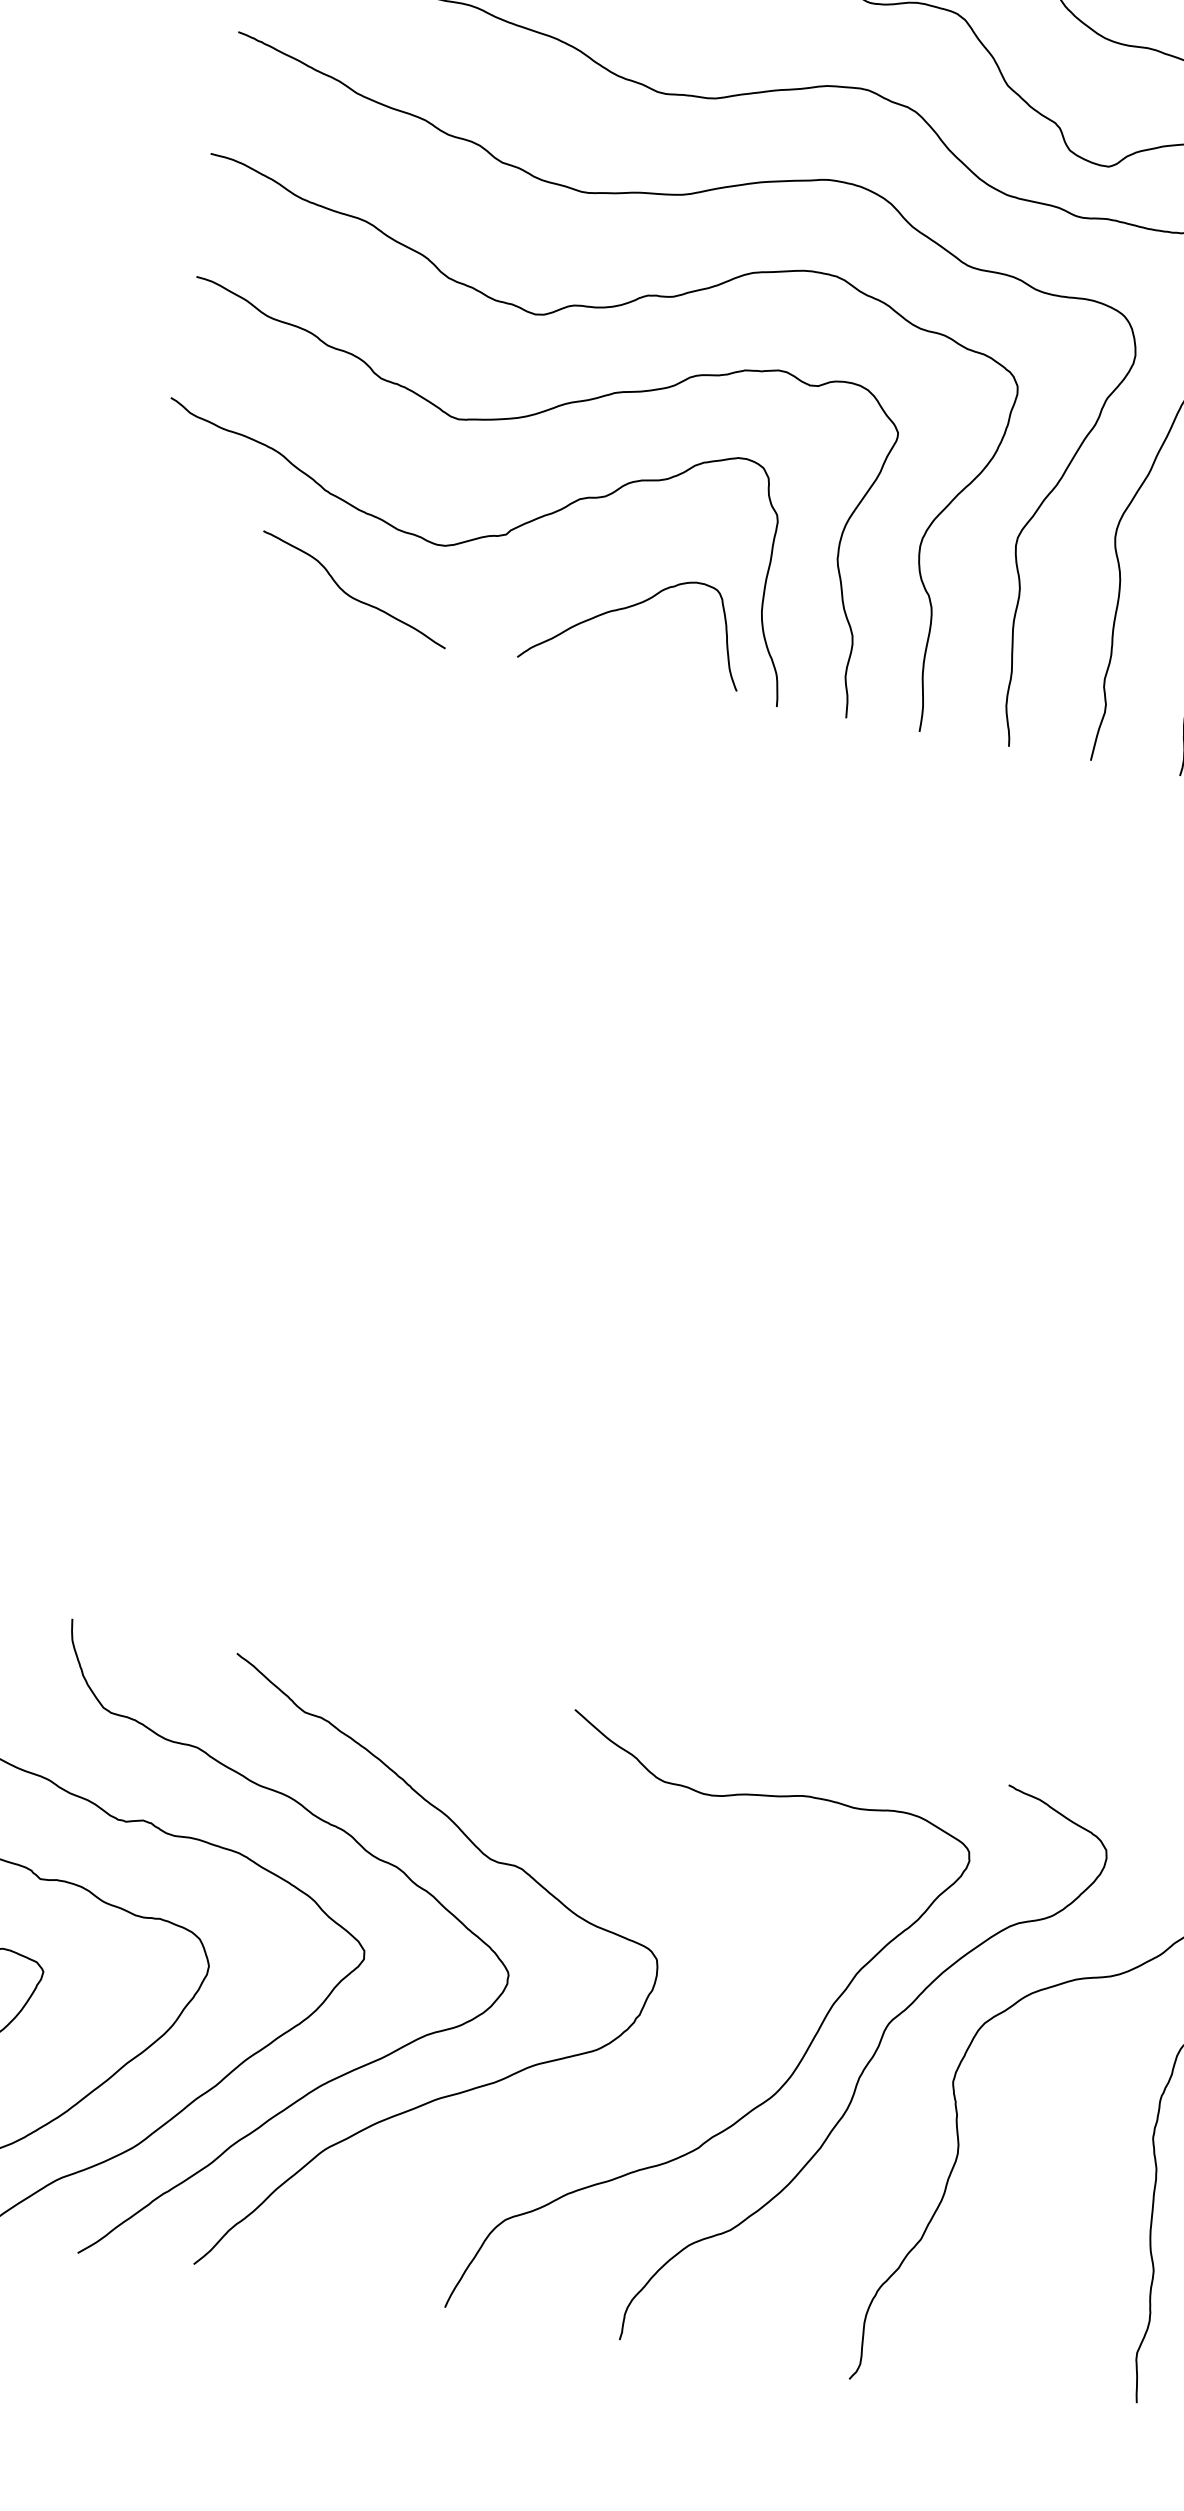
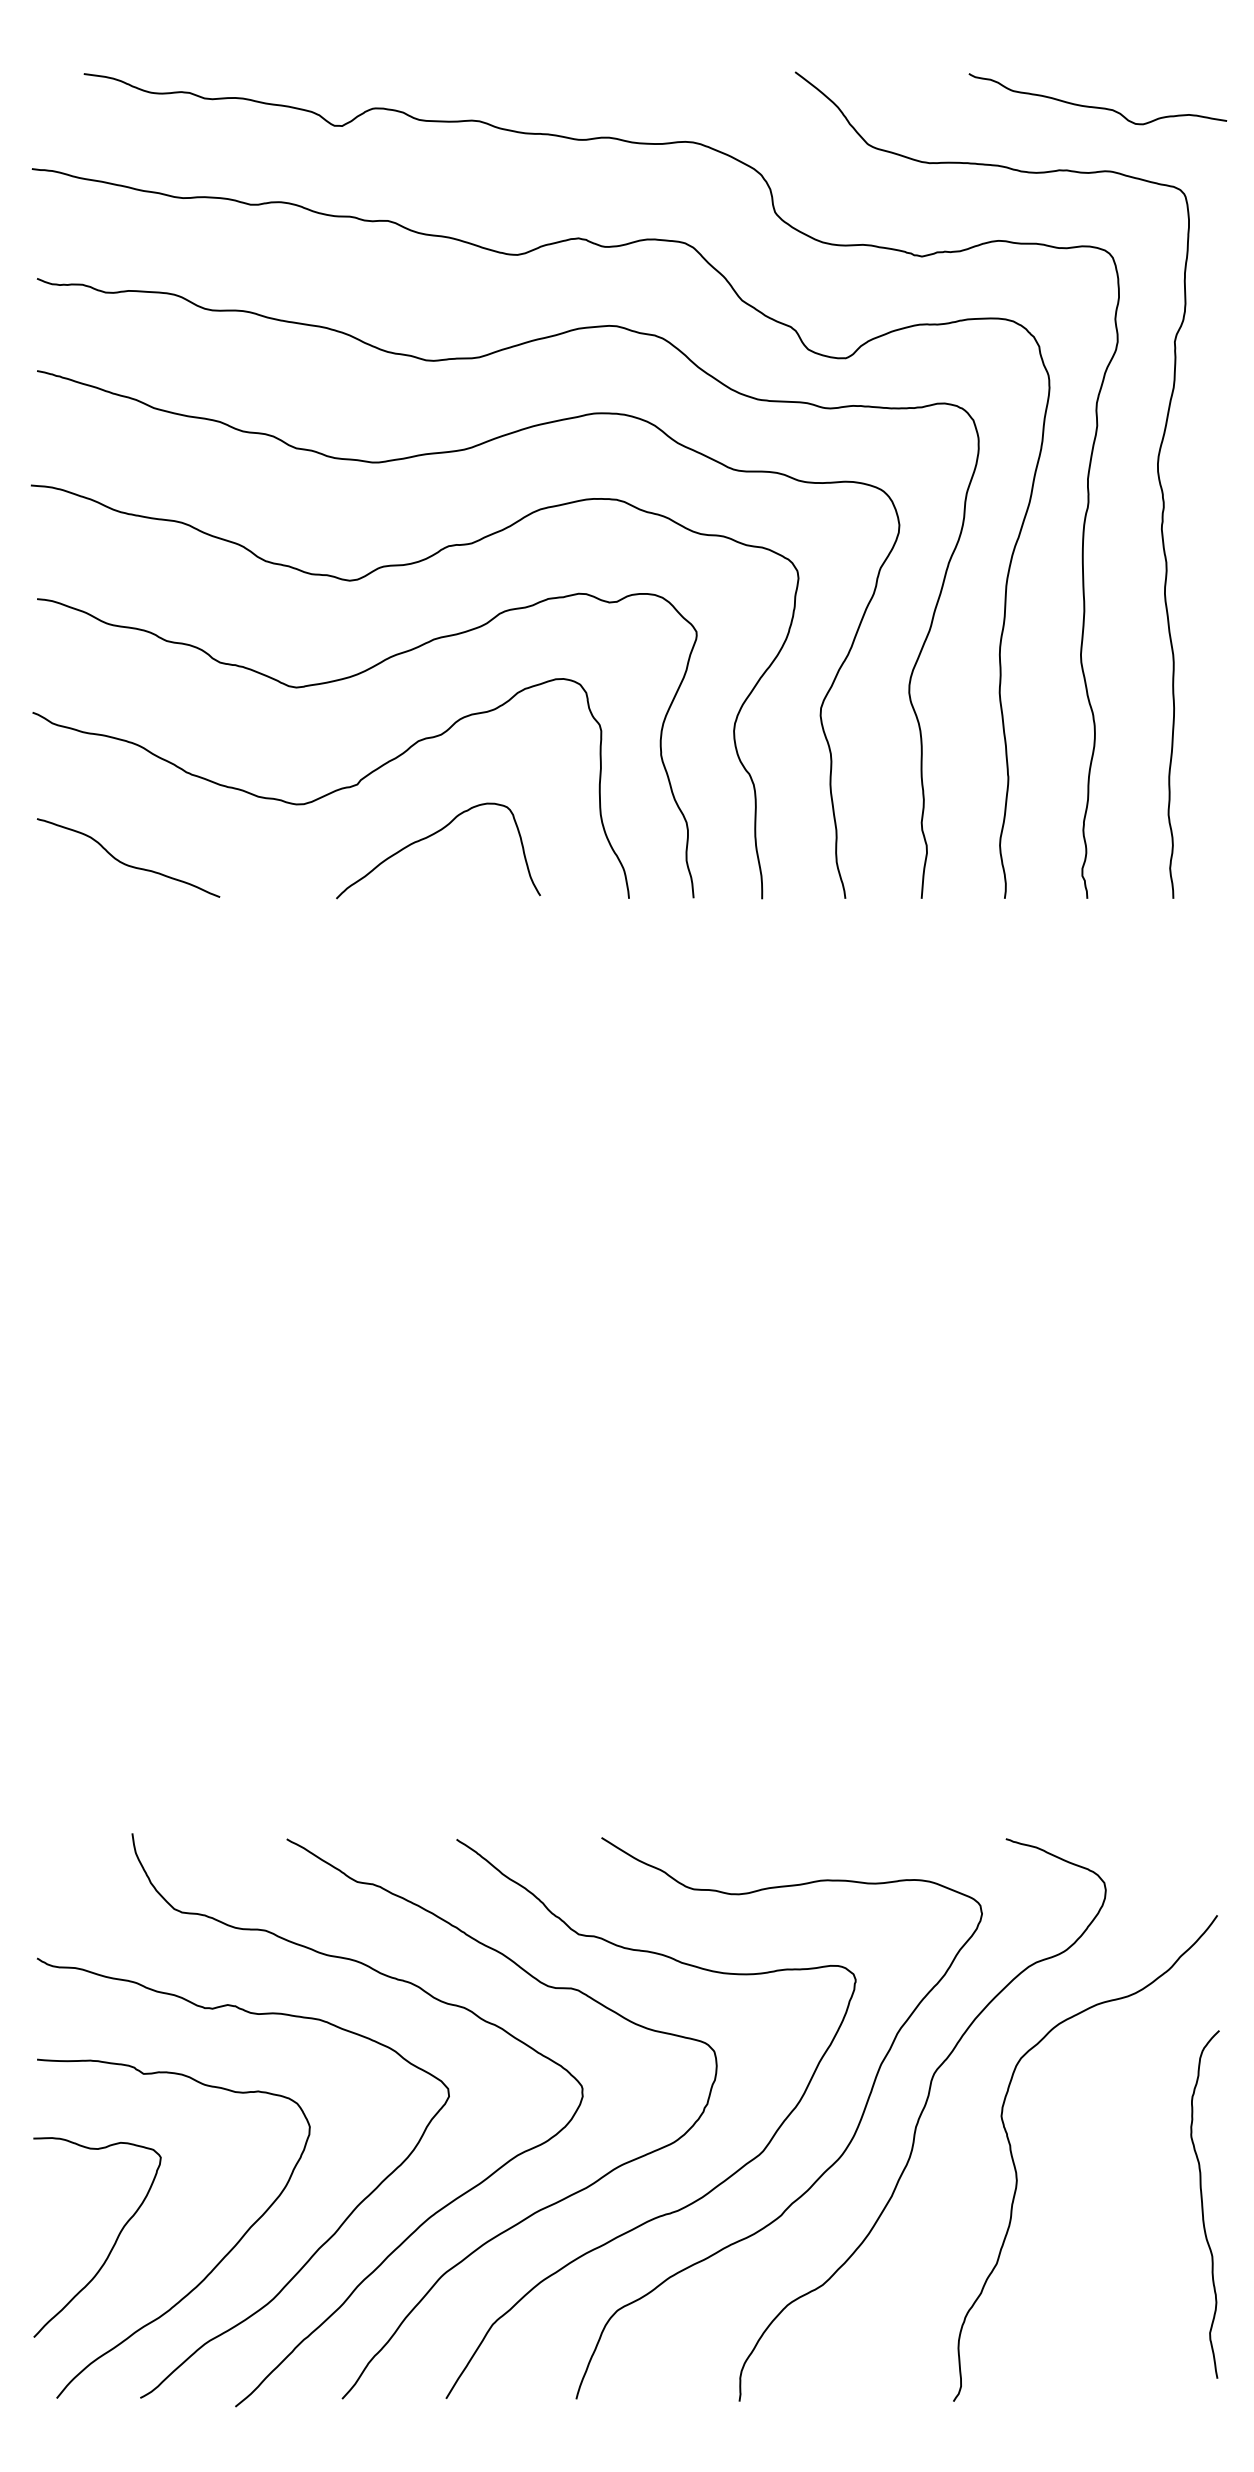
curve: (350, 595) -> (125, 863), moved
curve: (630, 607) -> (431, 836), moved
curve: (608, 2115) -> (694, 2200), added

